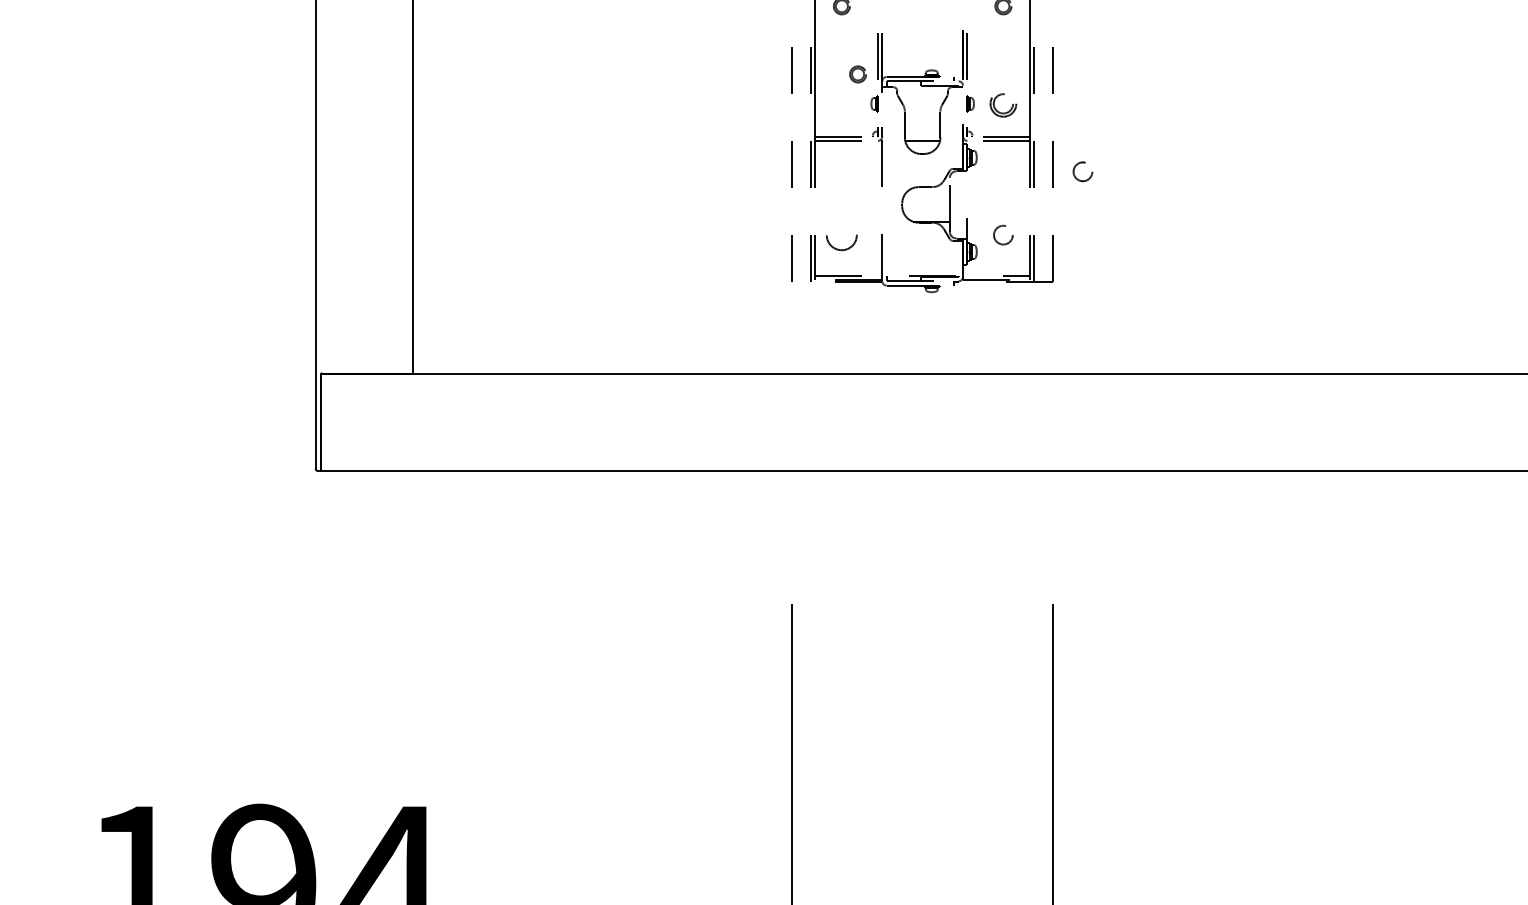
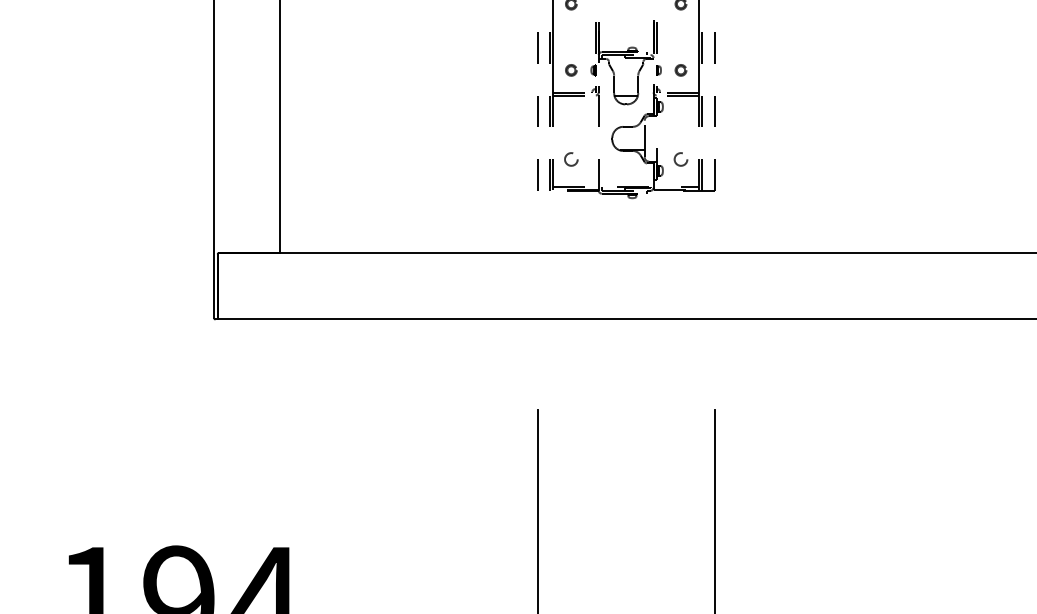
part: (858, 74) -> (571, 70), moved
part: (1002, 104) -> (680, 70), size x0.62
circle: (1082, 171) -> (734, 116), removed
circle: (842, 235) -> (571, 159), size x0.62

